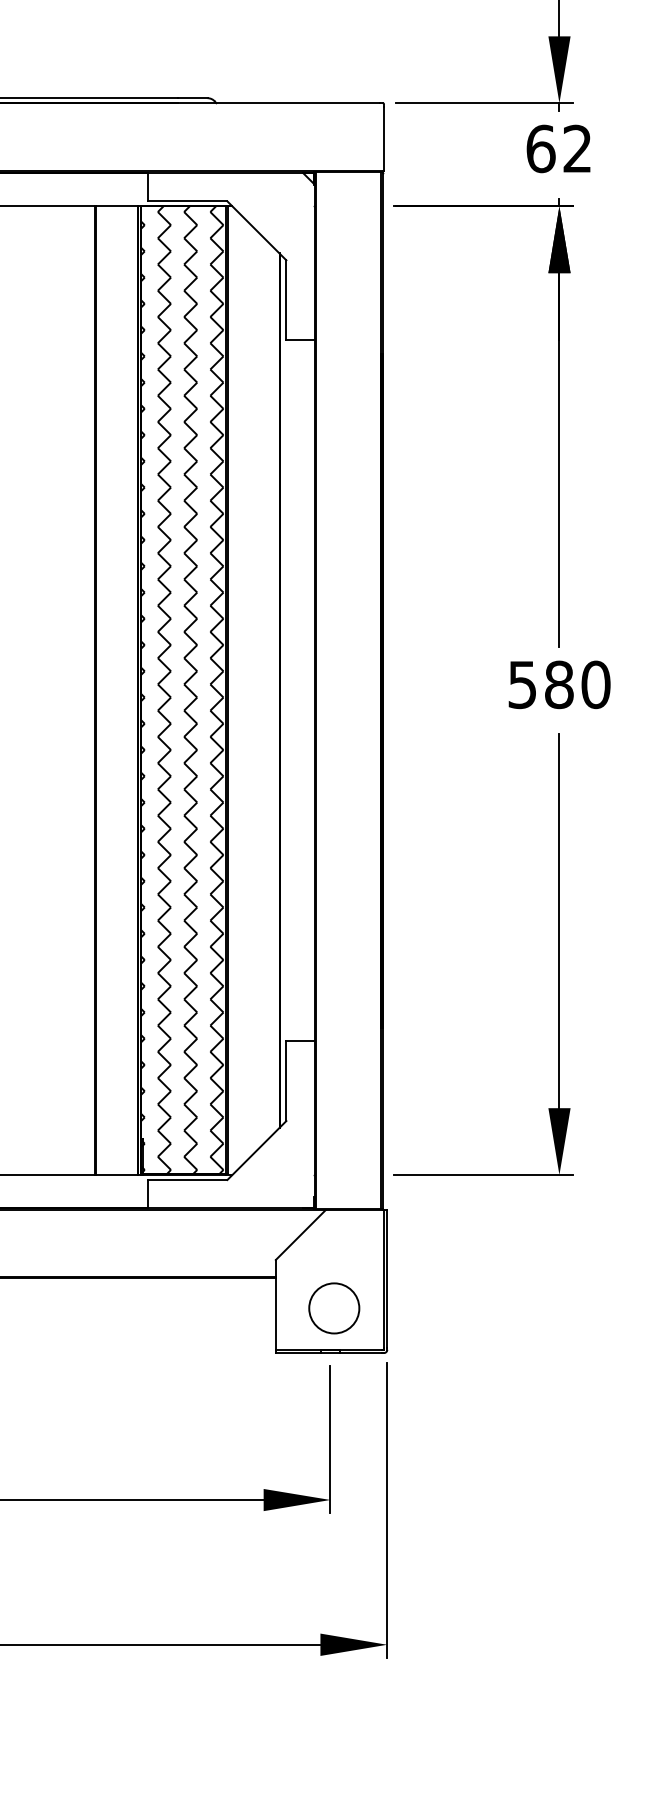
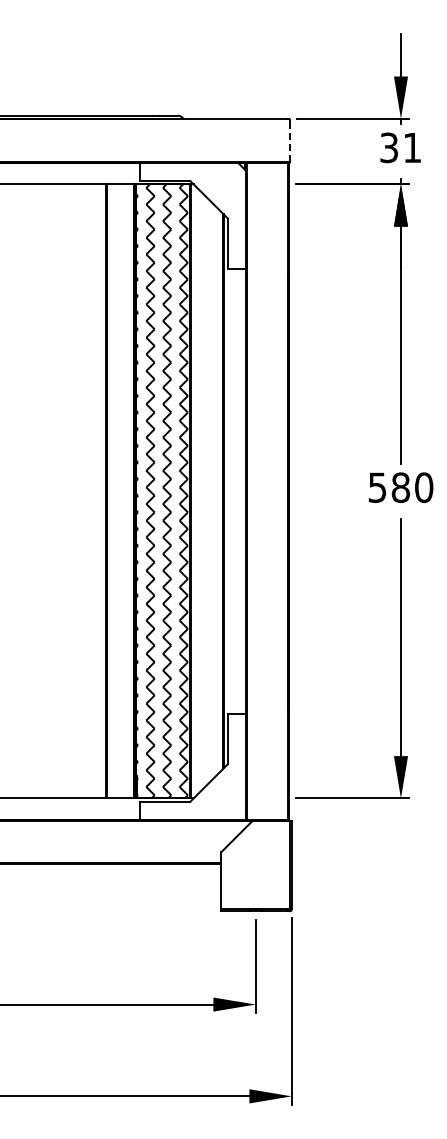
line: (383, 138) -> (289, 141), solid -> dashed
text: (558, 148) -> (400, 147), 62 -> 31
circle: (333, 1307) -> (257, 882), removed

